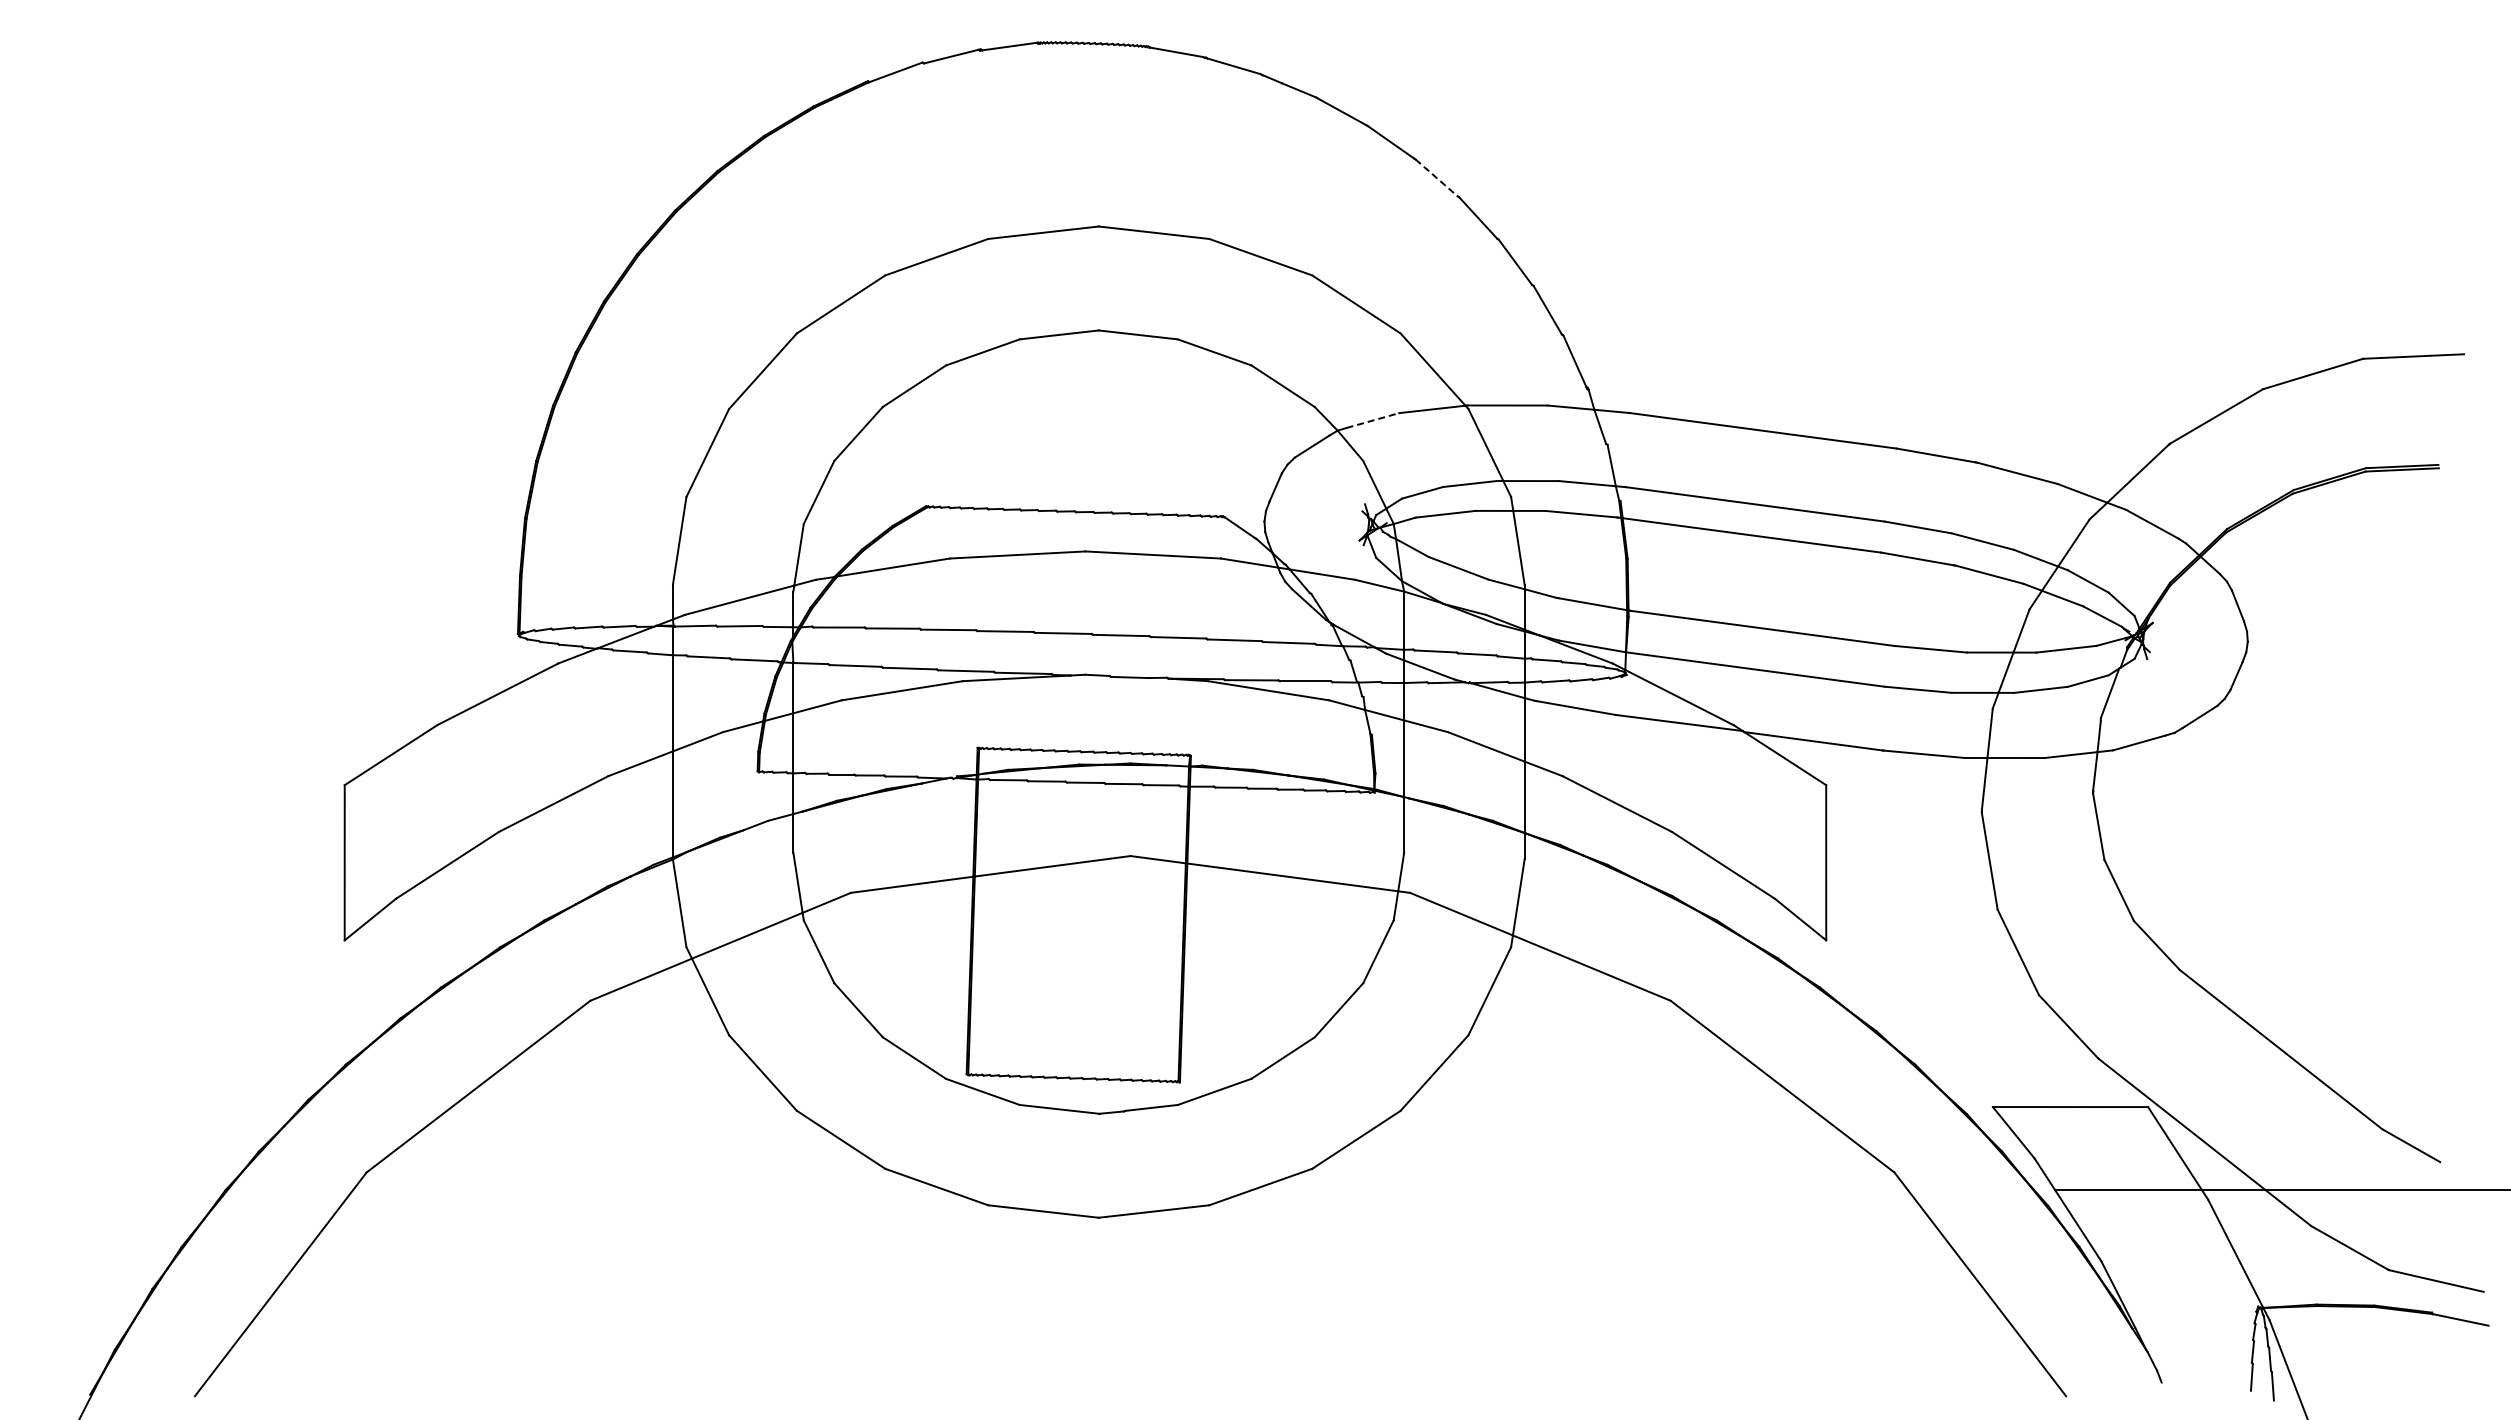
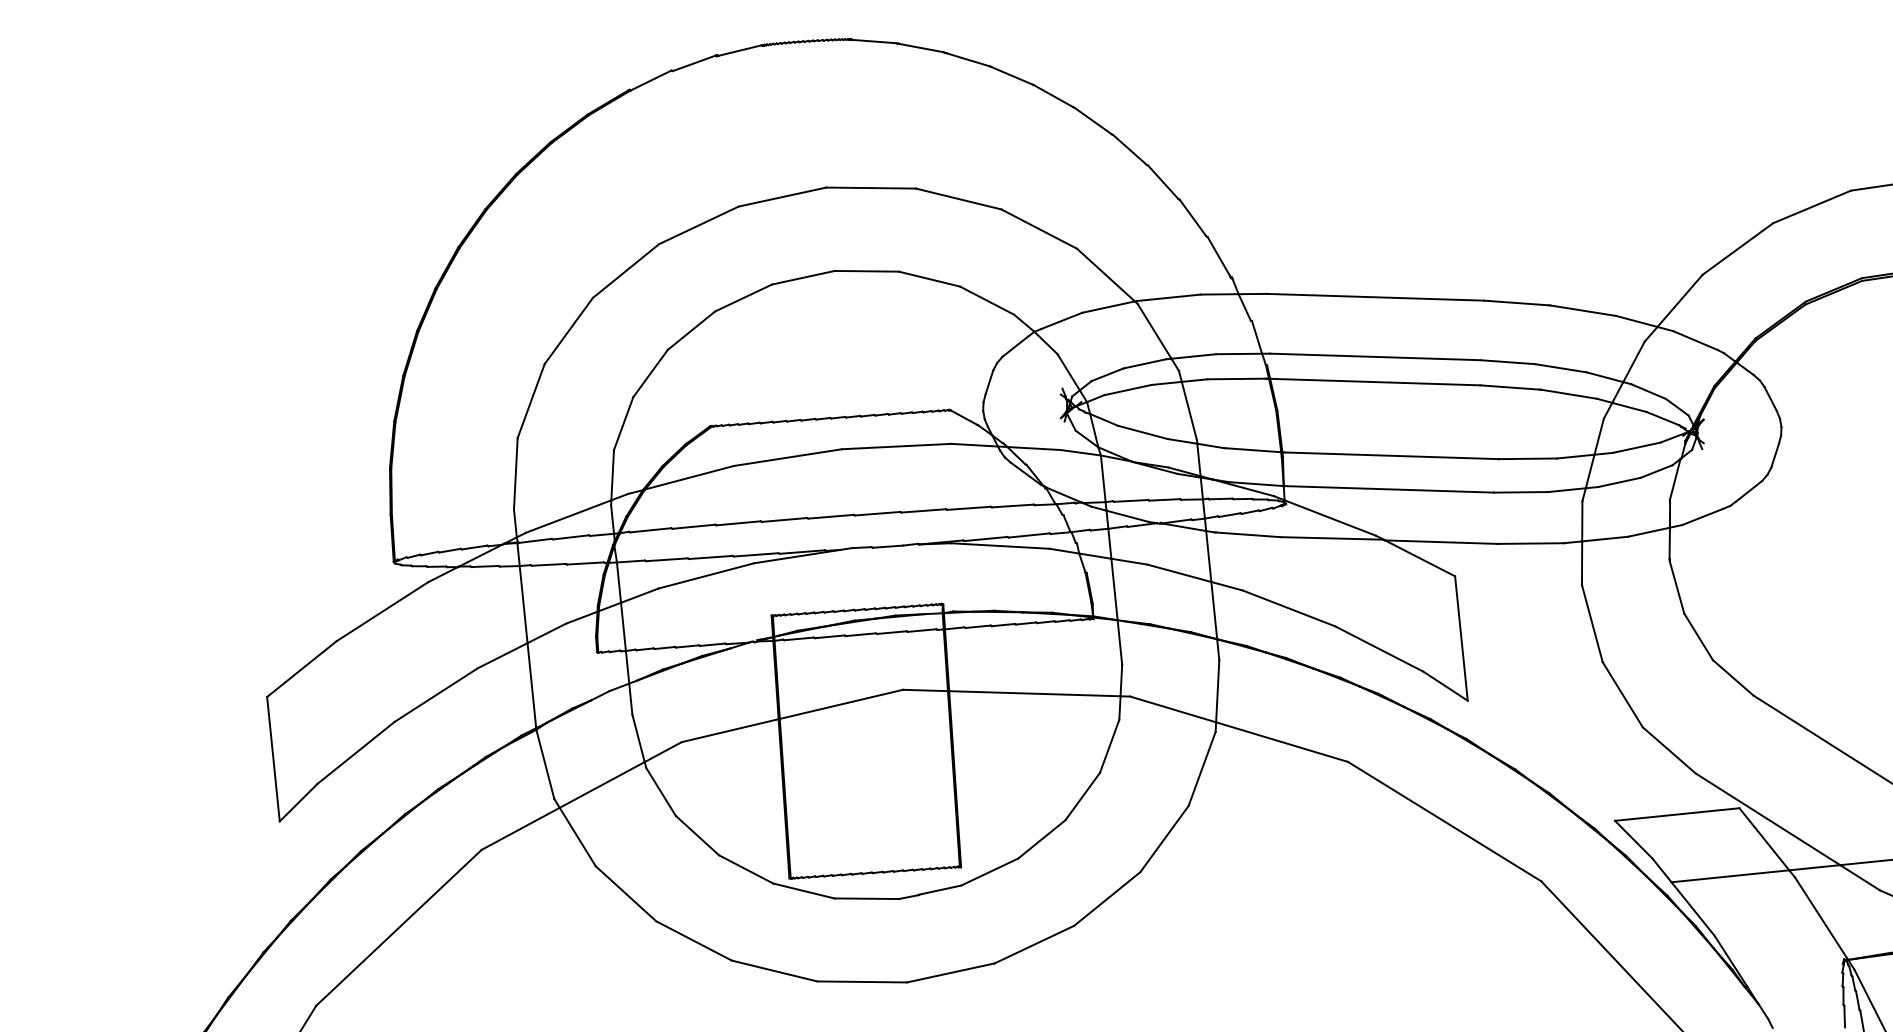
line: (1437, 178) -> (1093, 121), dashed -> solid
line: (1373, 420) -> (1062, 320), dashed -> solid

